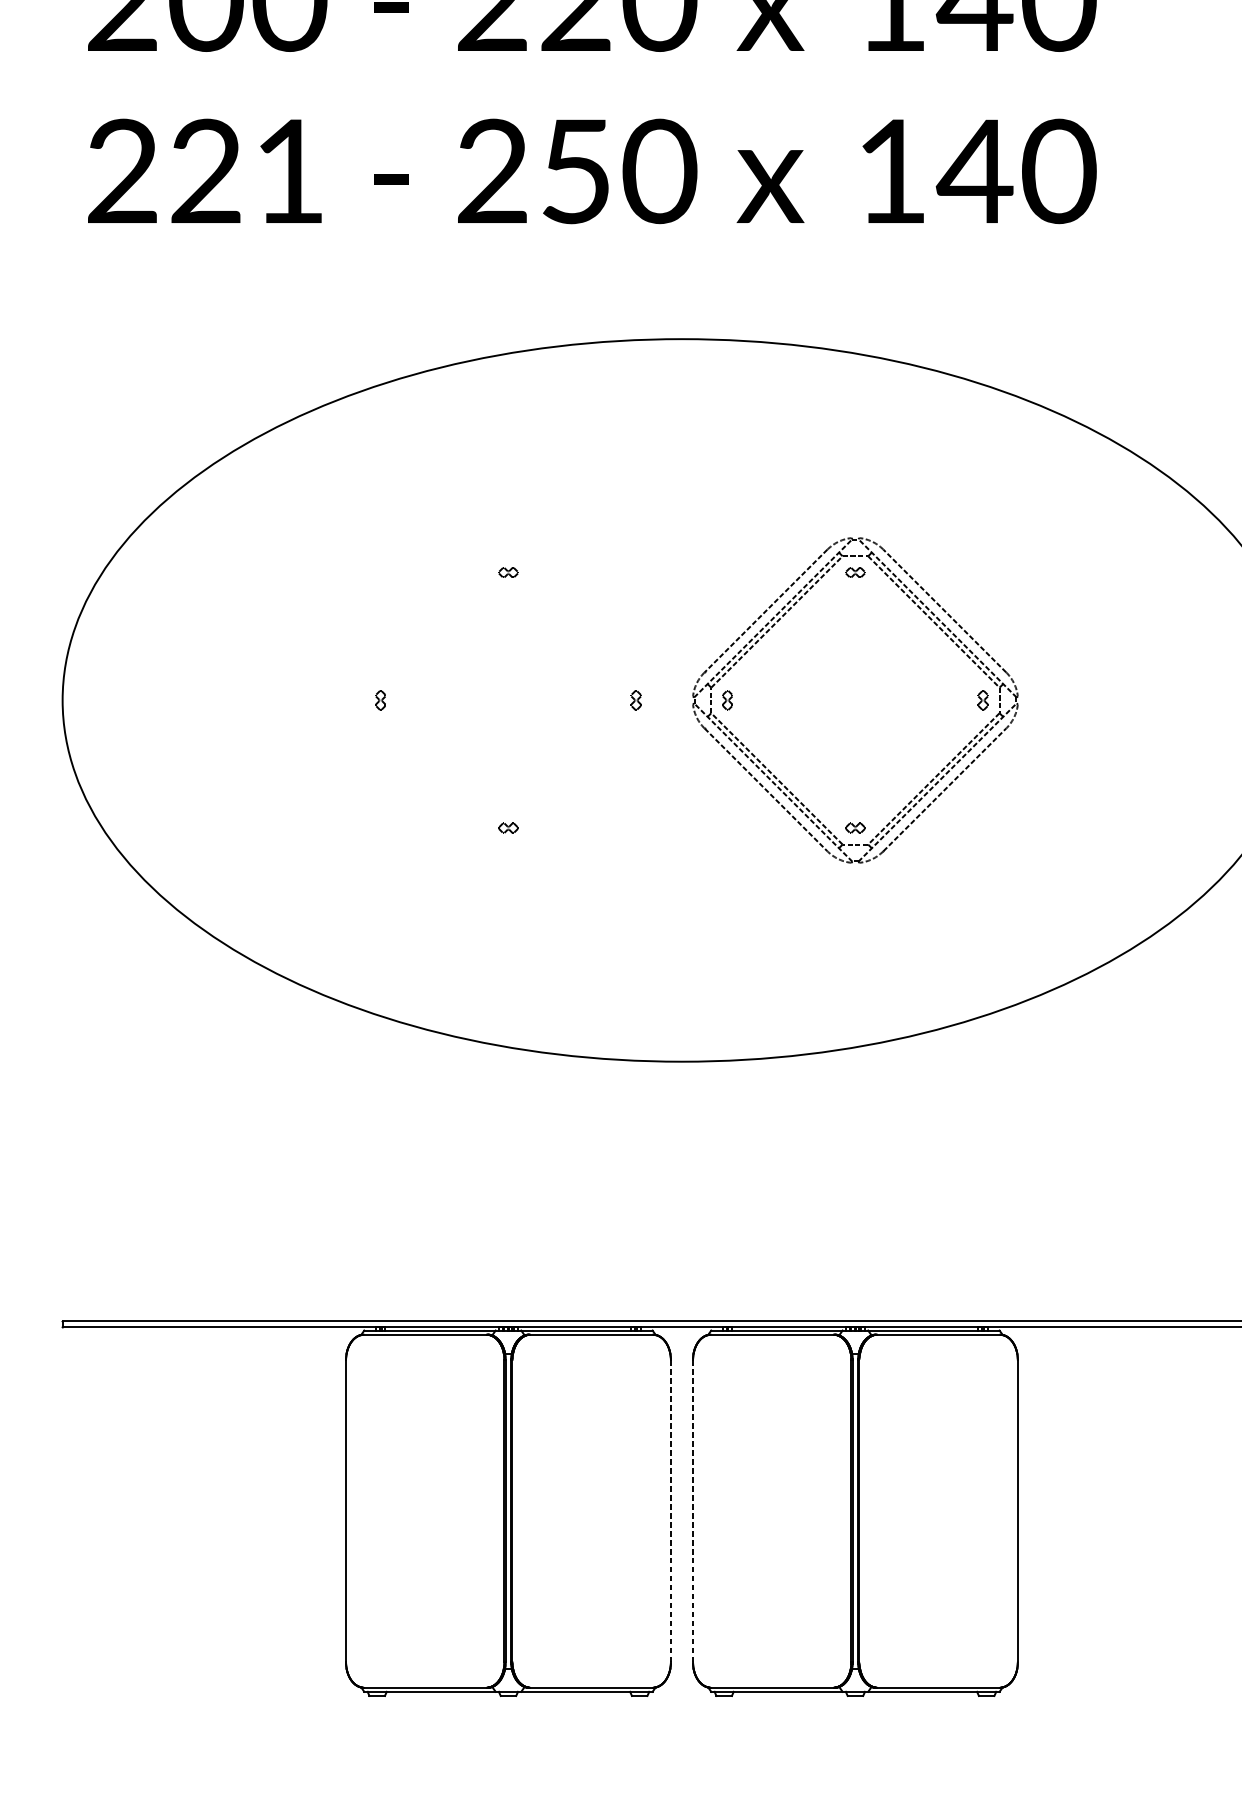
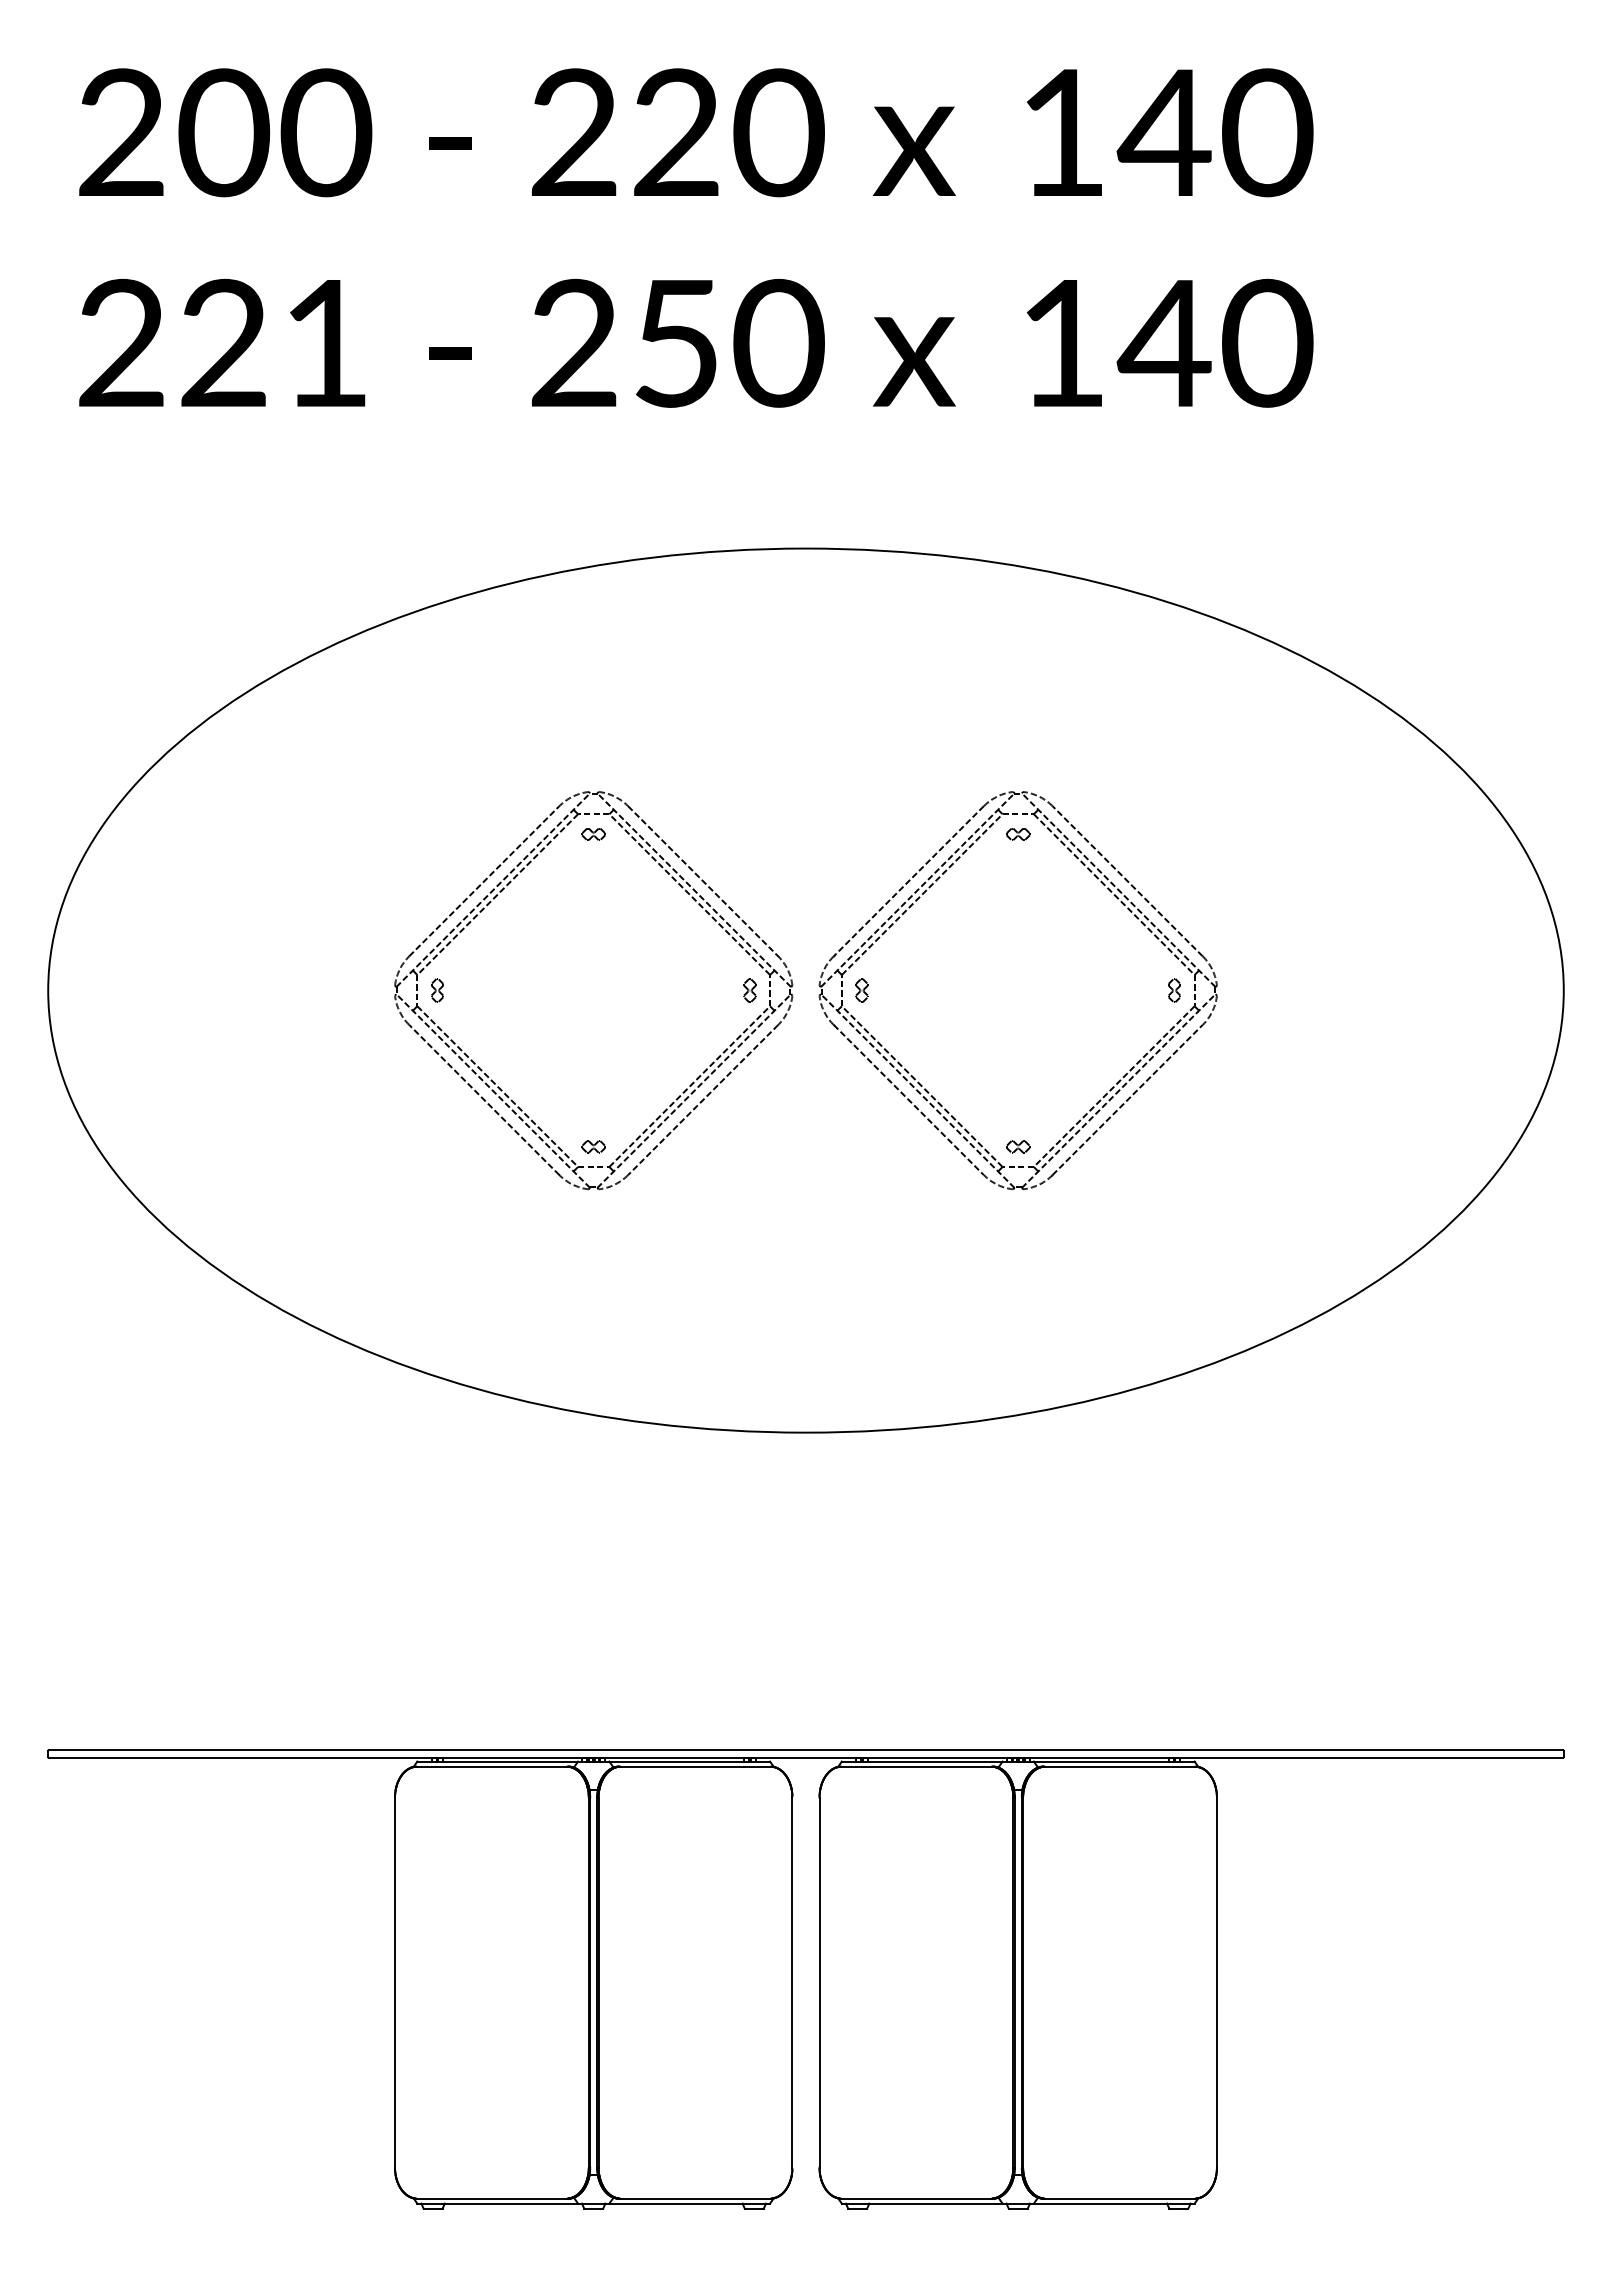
part: (430, 622) -> (498, 895), added
line: (670, 1511) -> (792, 1983), dashed -> solid
line: (693, 1511) -> (819, 1983), dashed -> solid

